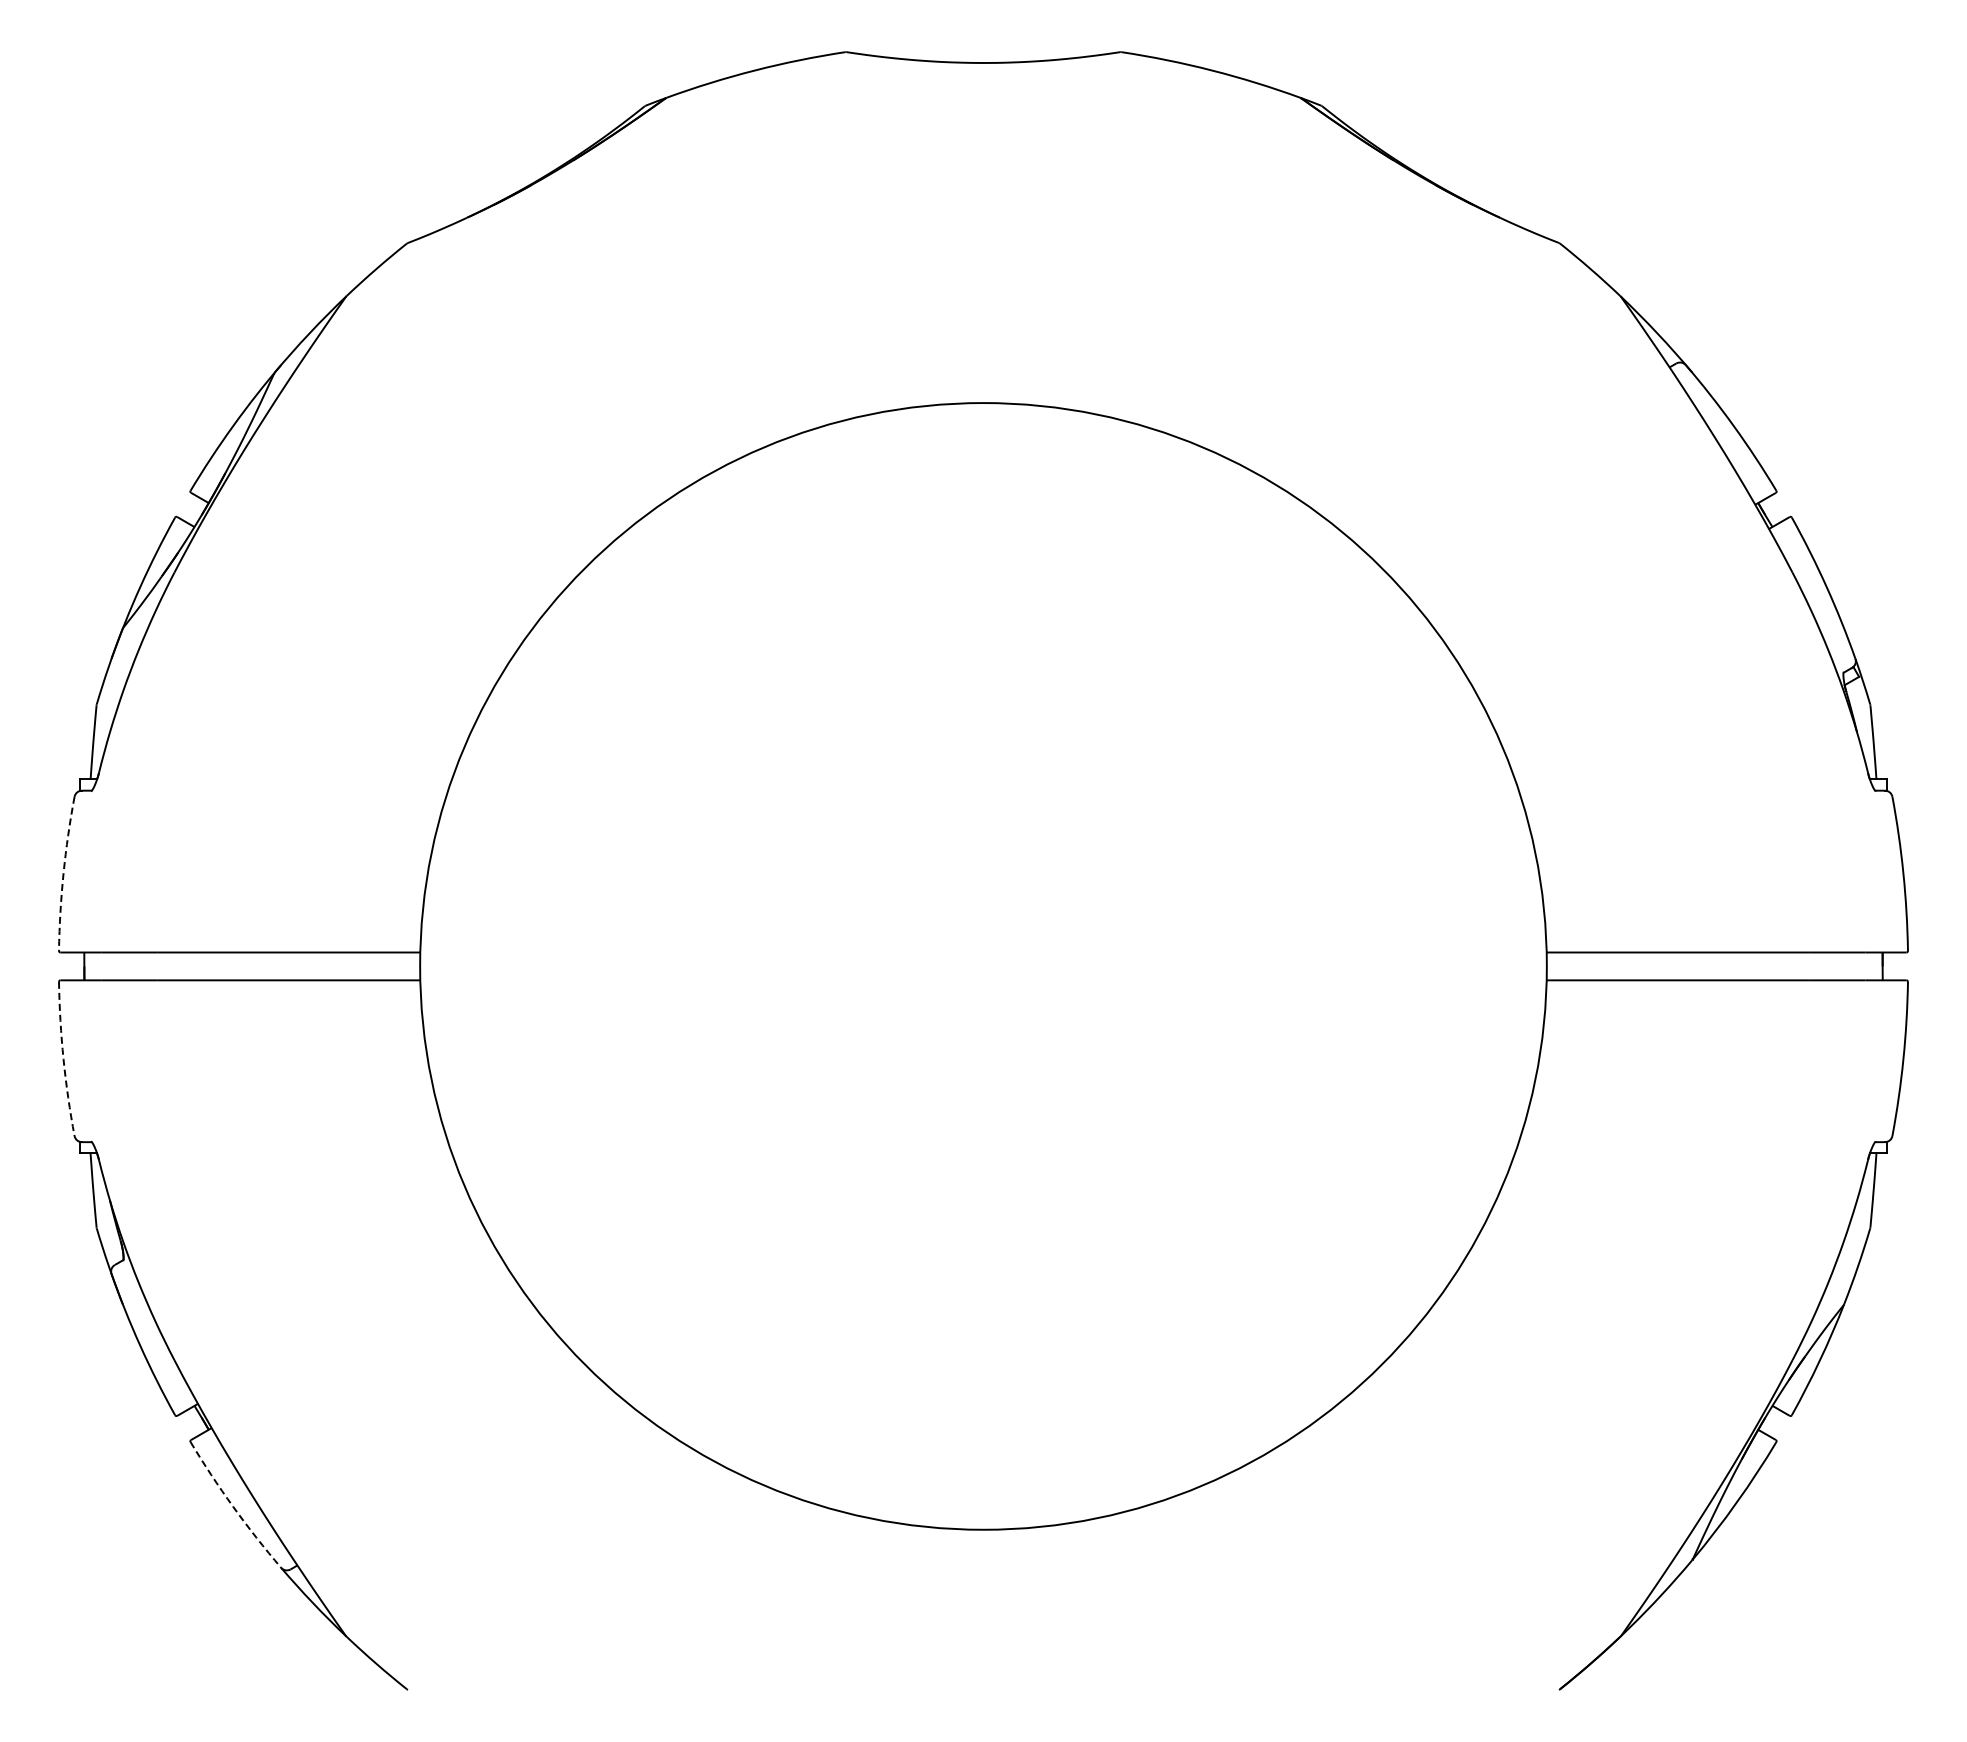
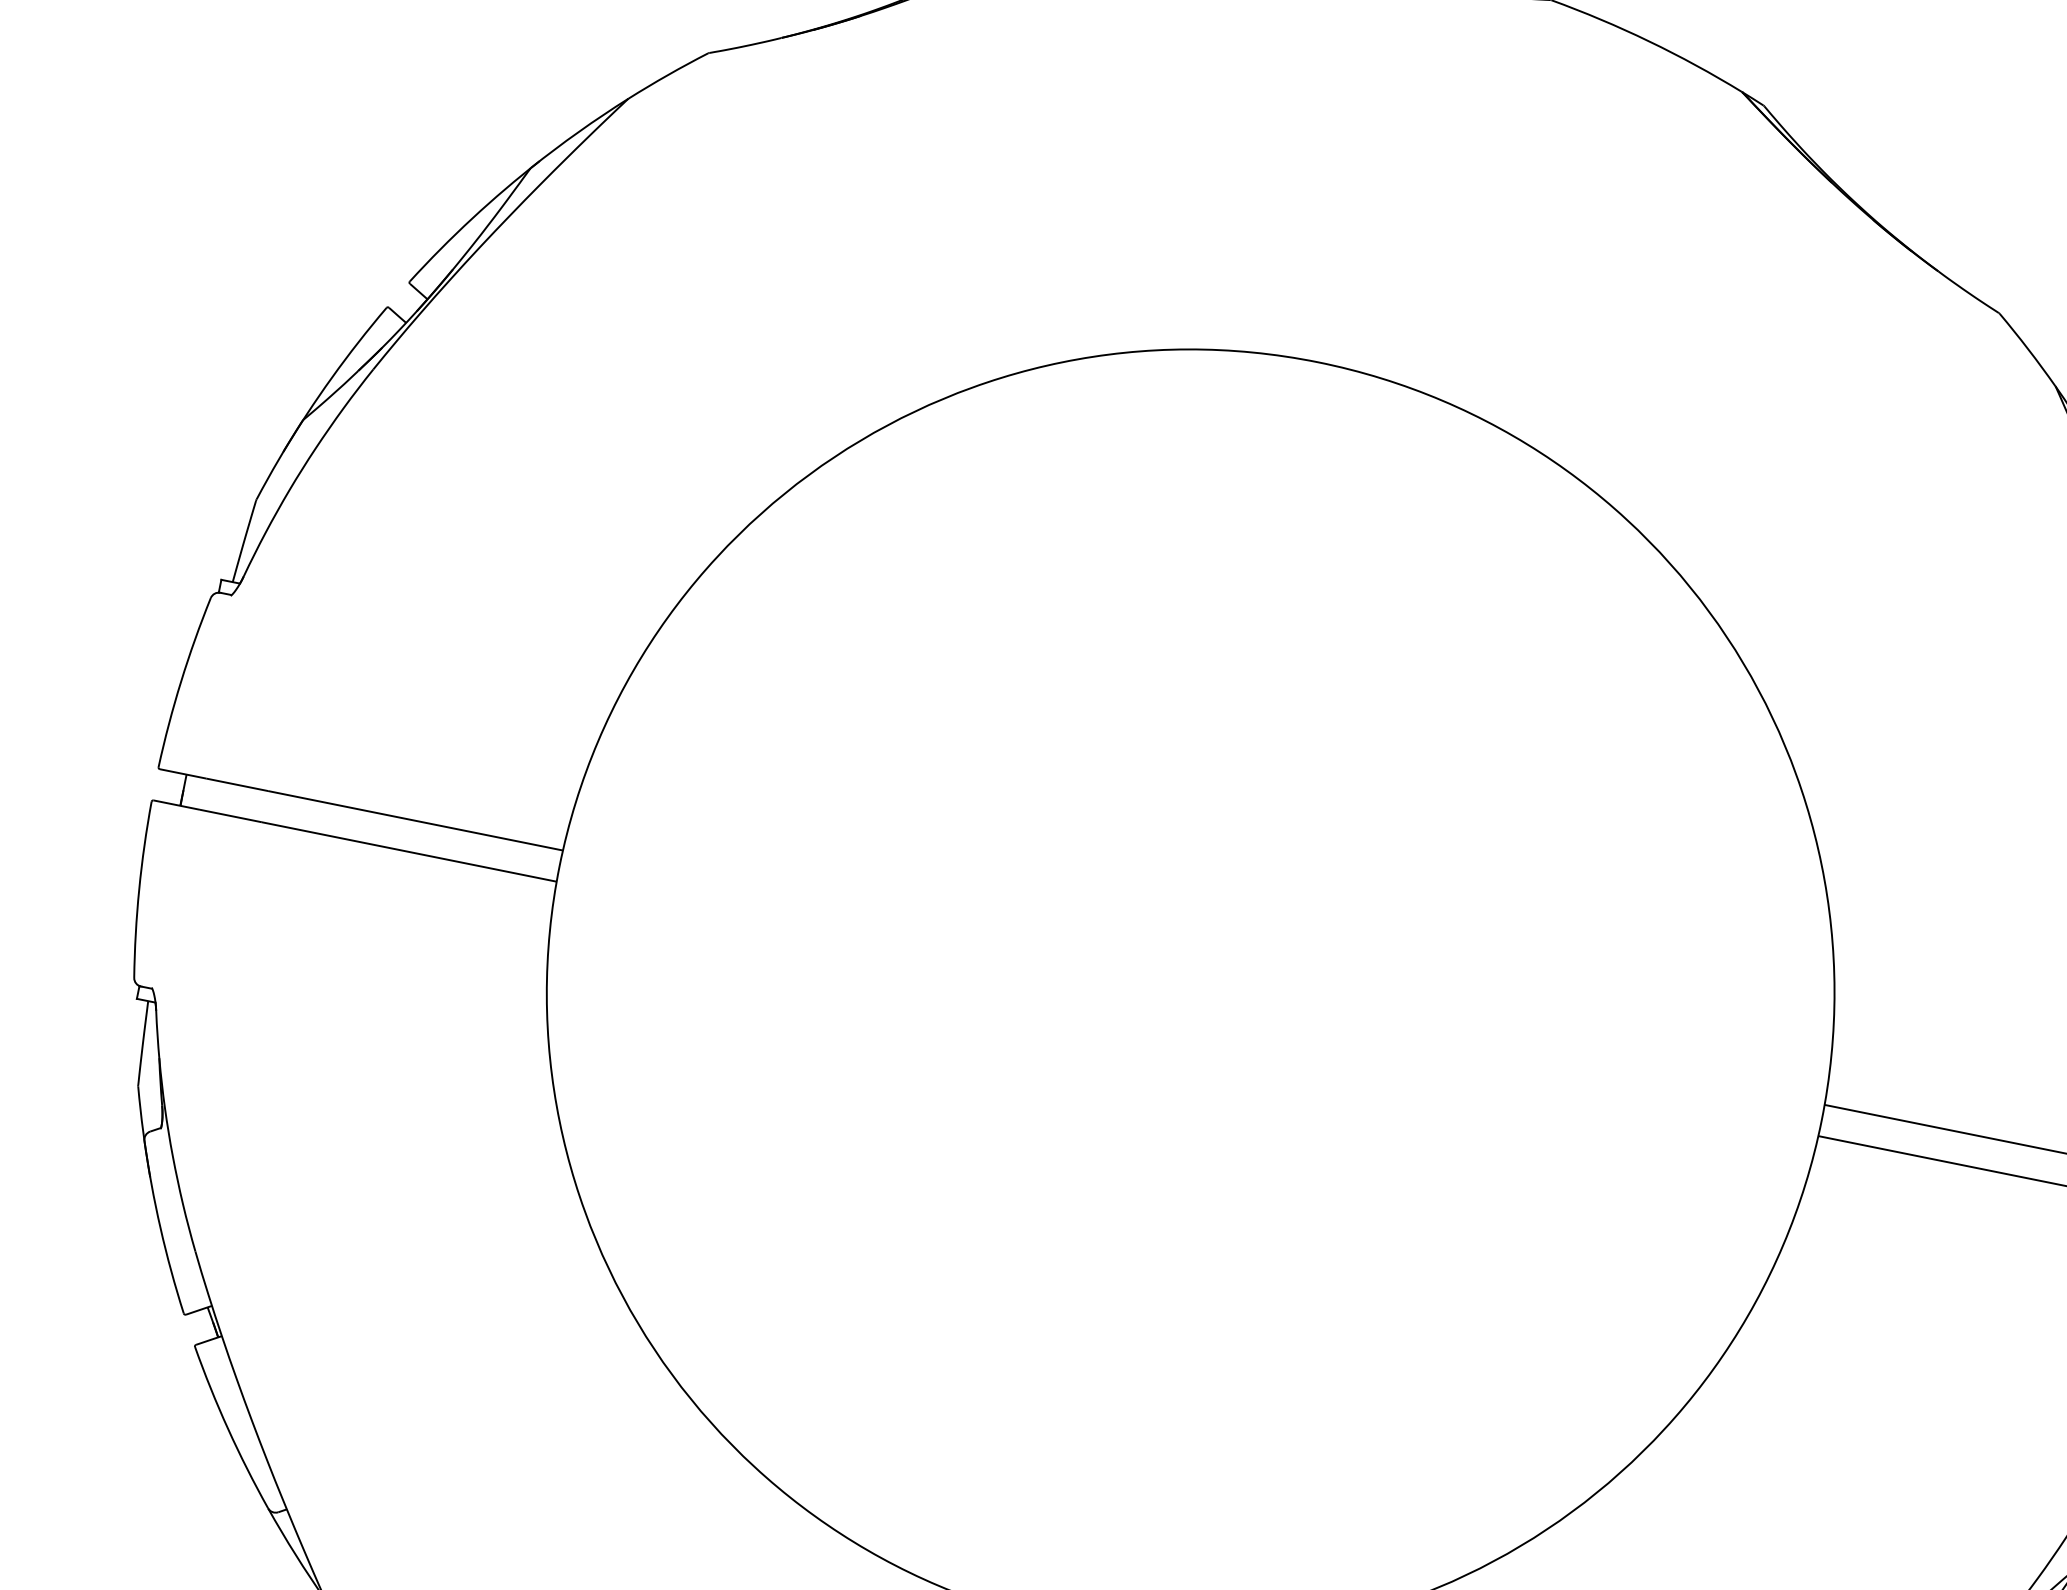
arc: (63, 873) -> (181, 681), dashed -> solid
arc: (63, 1059) -> (139, 889), dashed -> solid
arc: (233, 1506) -> (228, 1428), dashed -> solid

